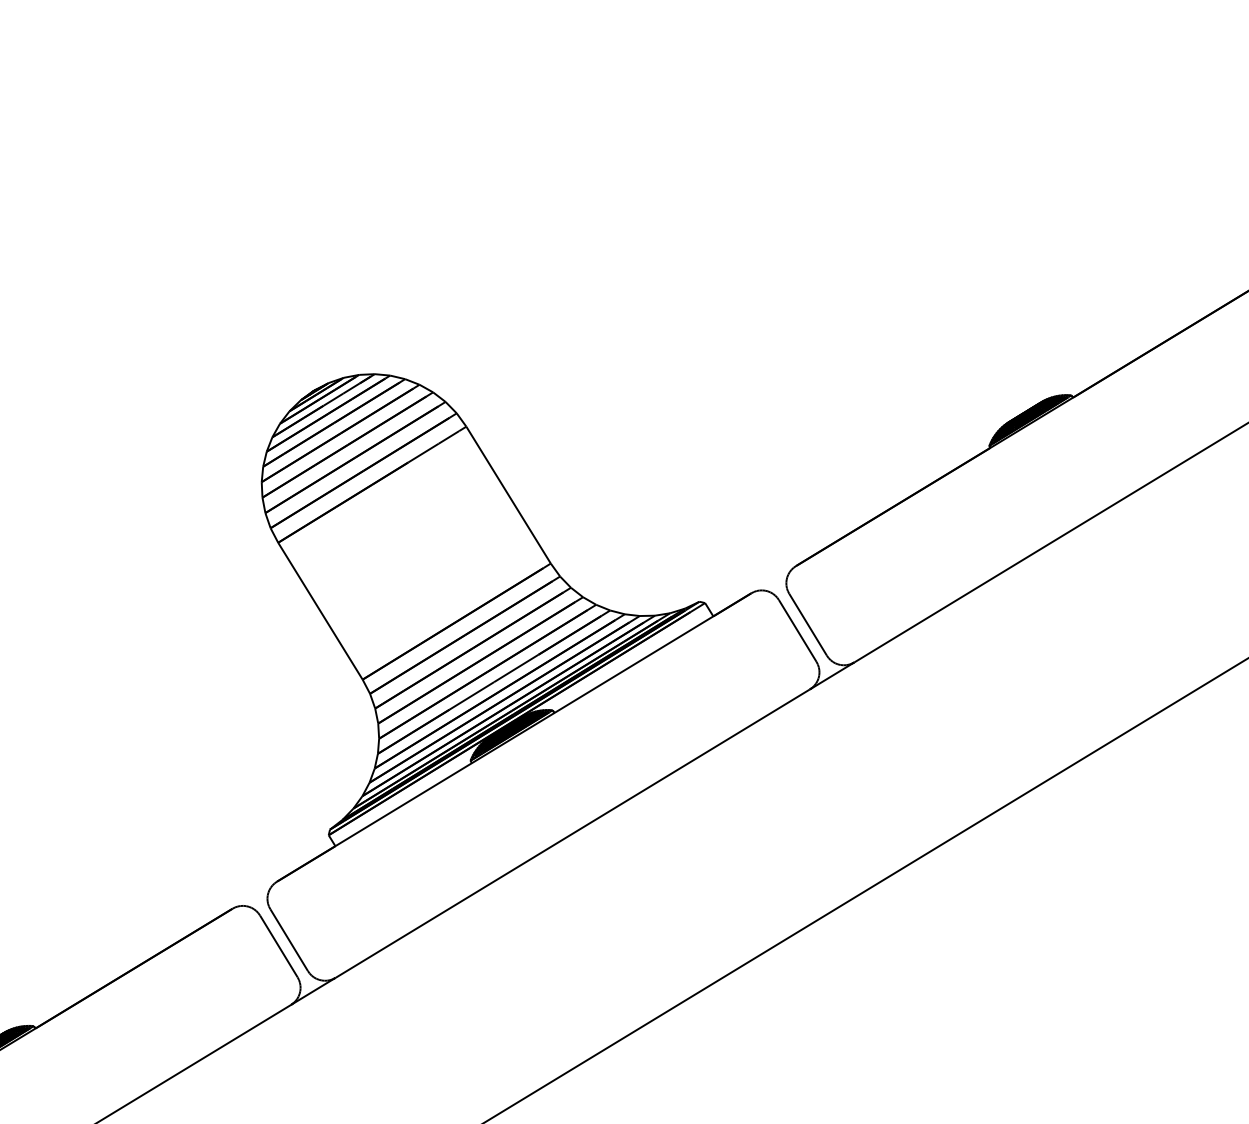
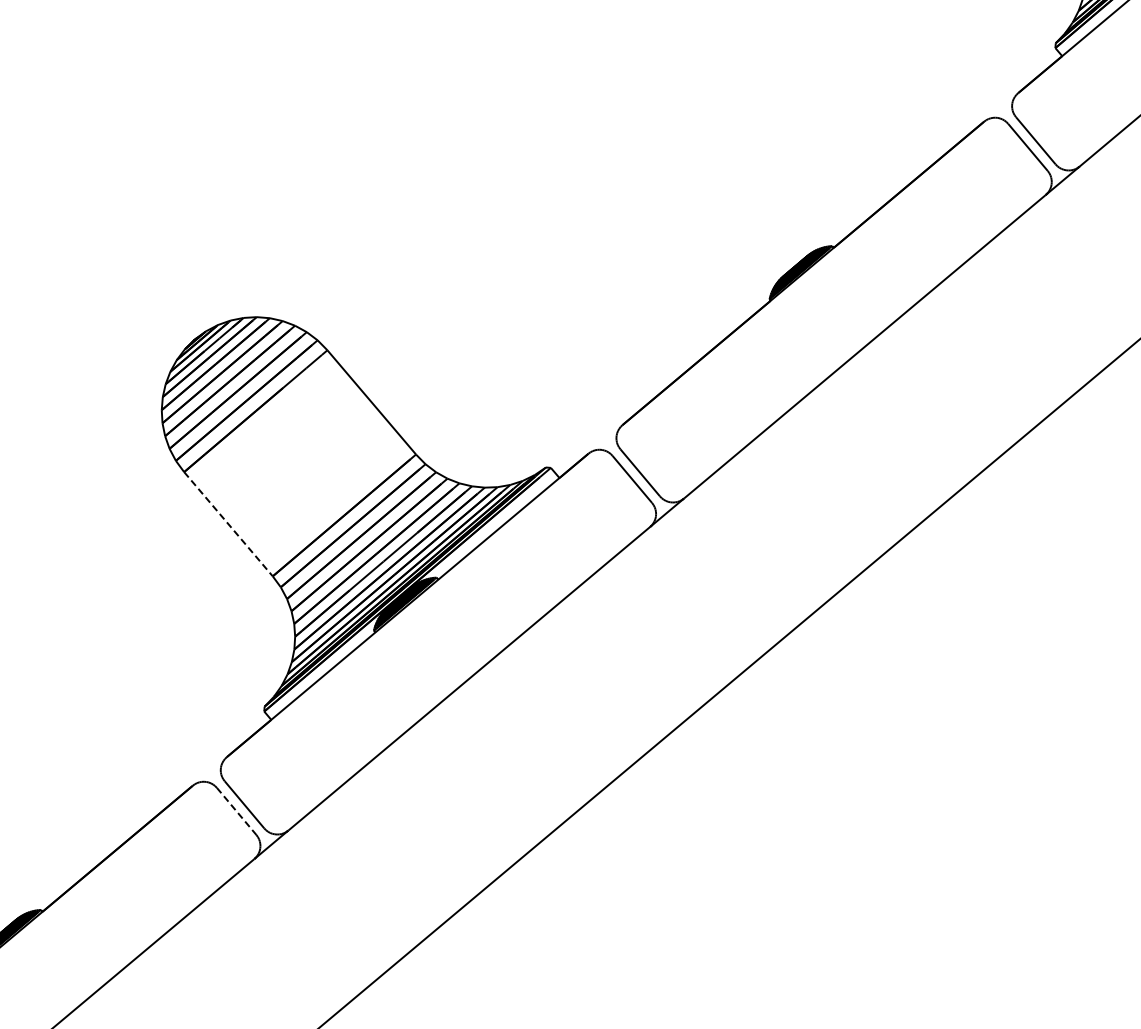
line: (320, 611) -> (228, 524), solid -> dashed
line: (278, 946) -> (236, 811), solid -> dashed

